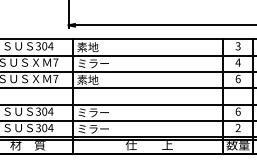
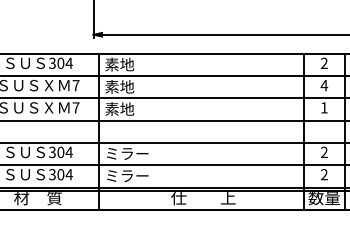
text: (237, 46) -> (323, 63), 3 -> 2
text: (92, 63) -> (126, 86), ミラー -> 素地
text: (238, 78) -> (324, 107), 6 -> 1
text: (238, 111) -> (324, 152), 6 -> 2

